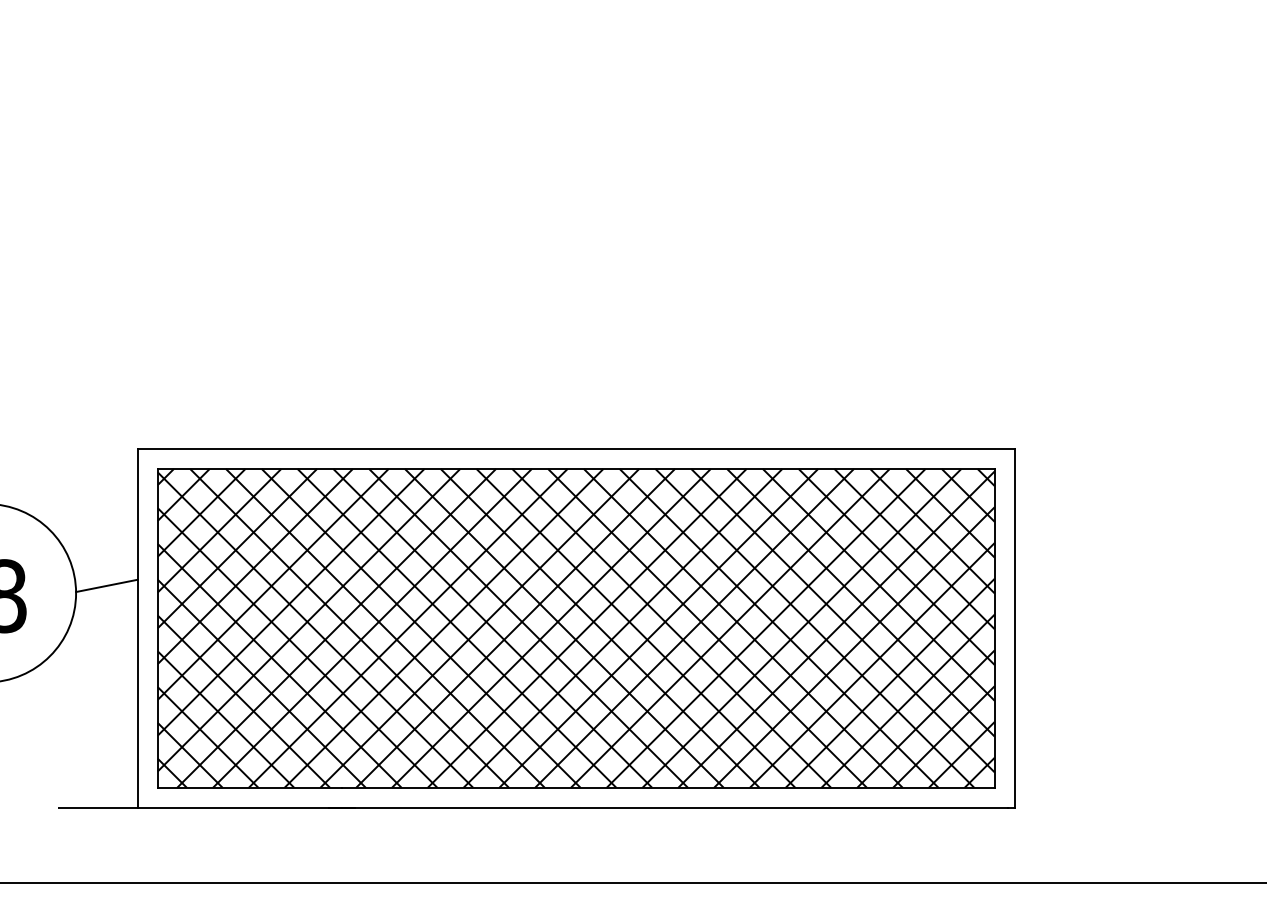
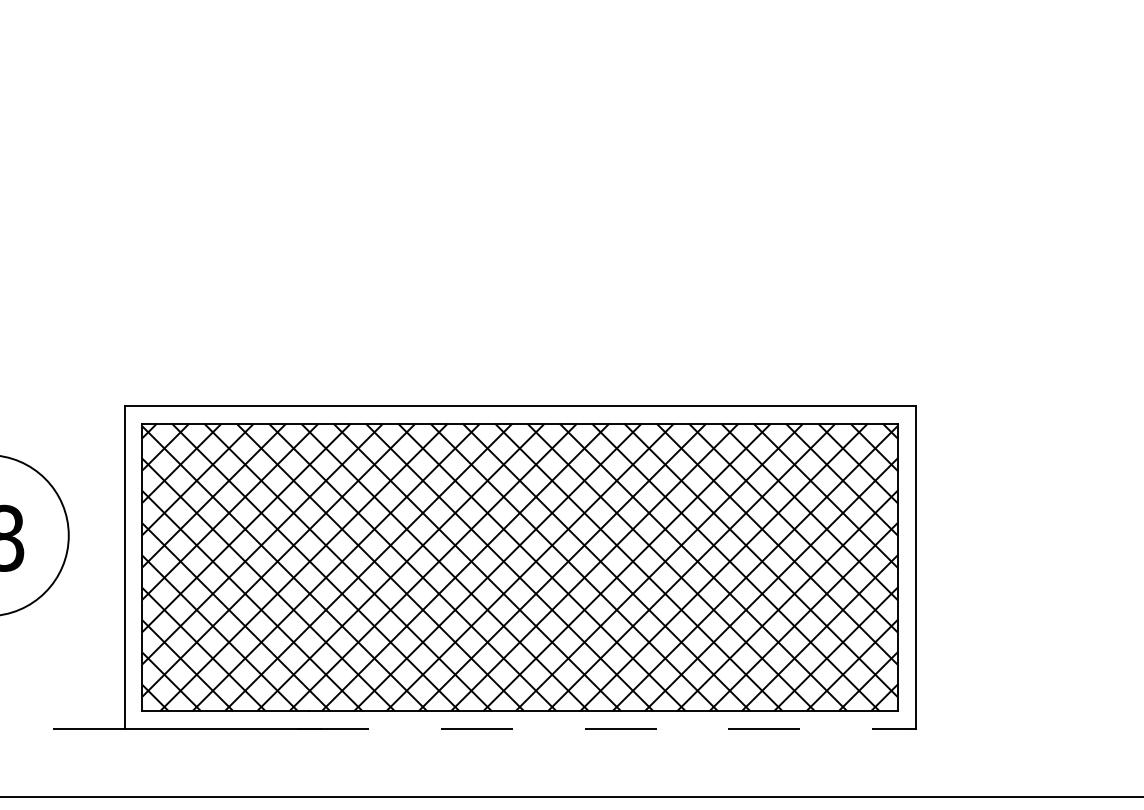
line: (106, 585) -> (96, 528), removed
line: (668, 807) -> (603, 729), solid -> dashed

